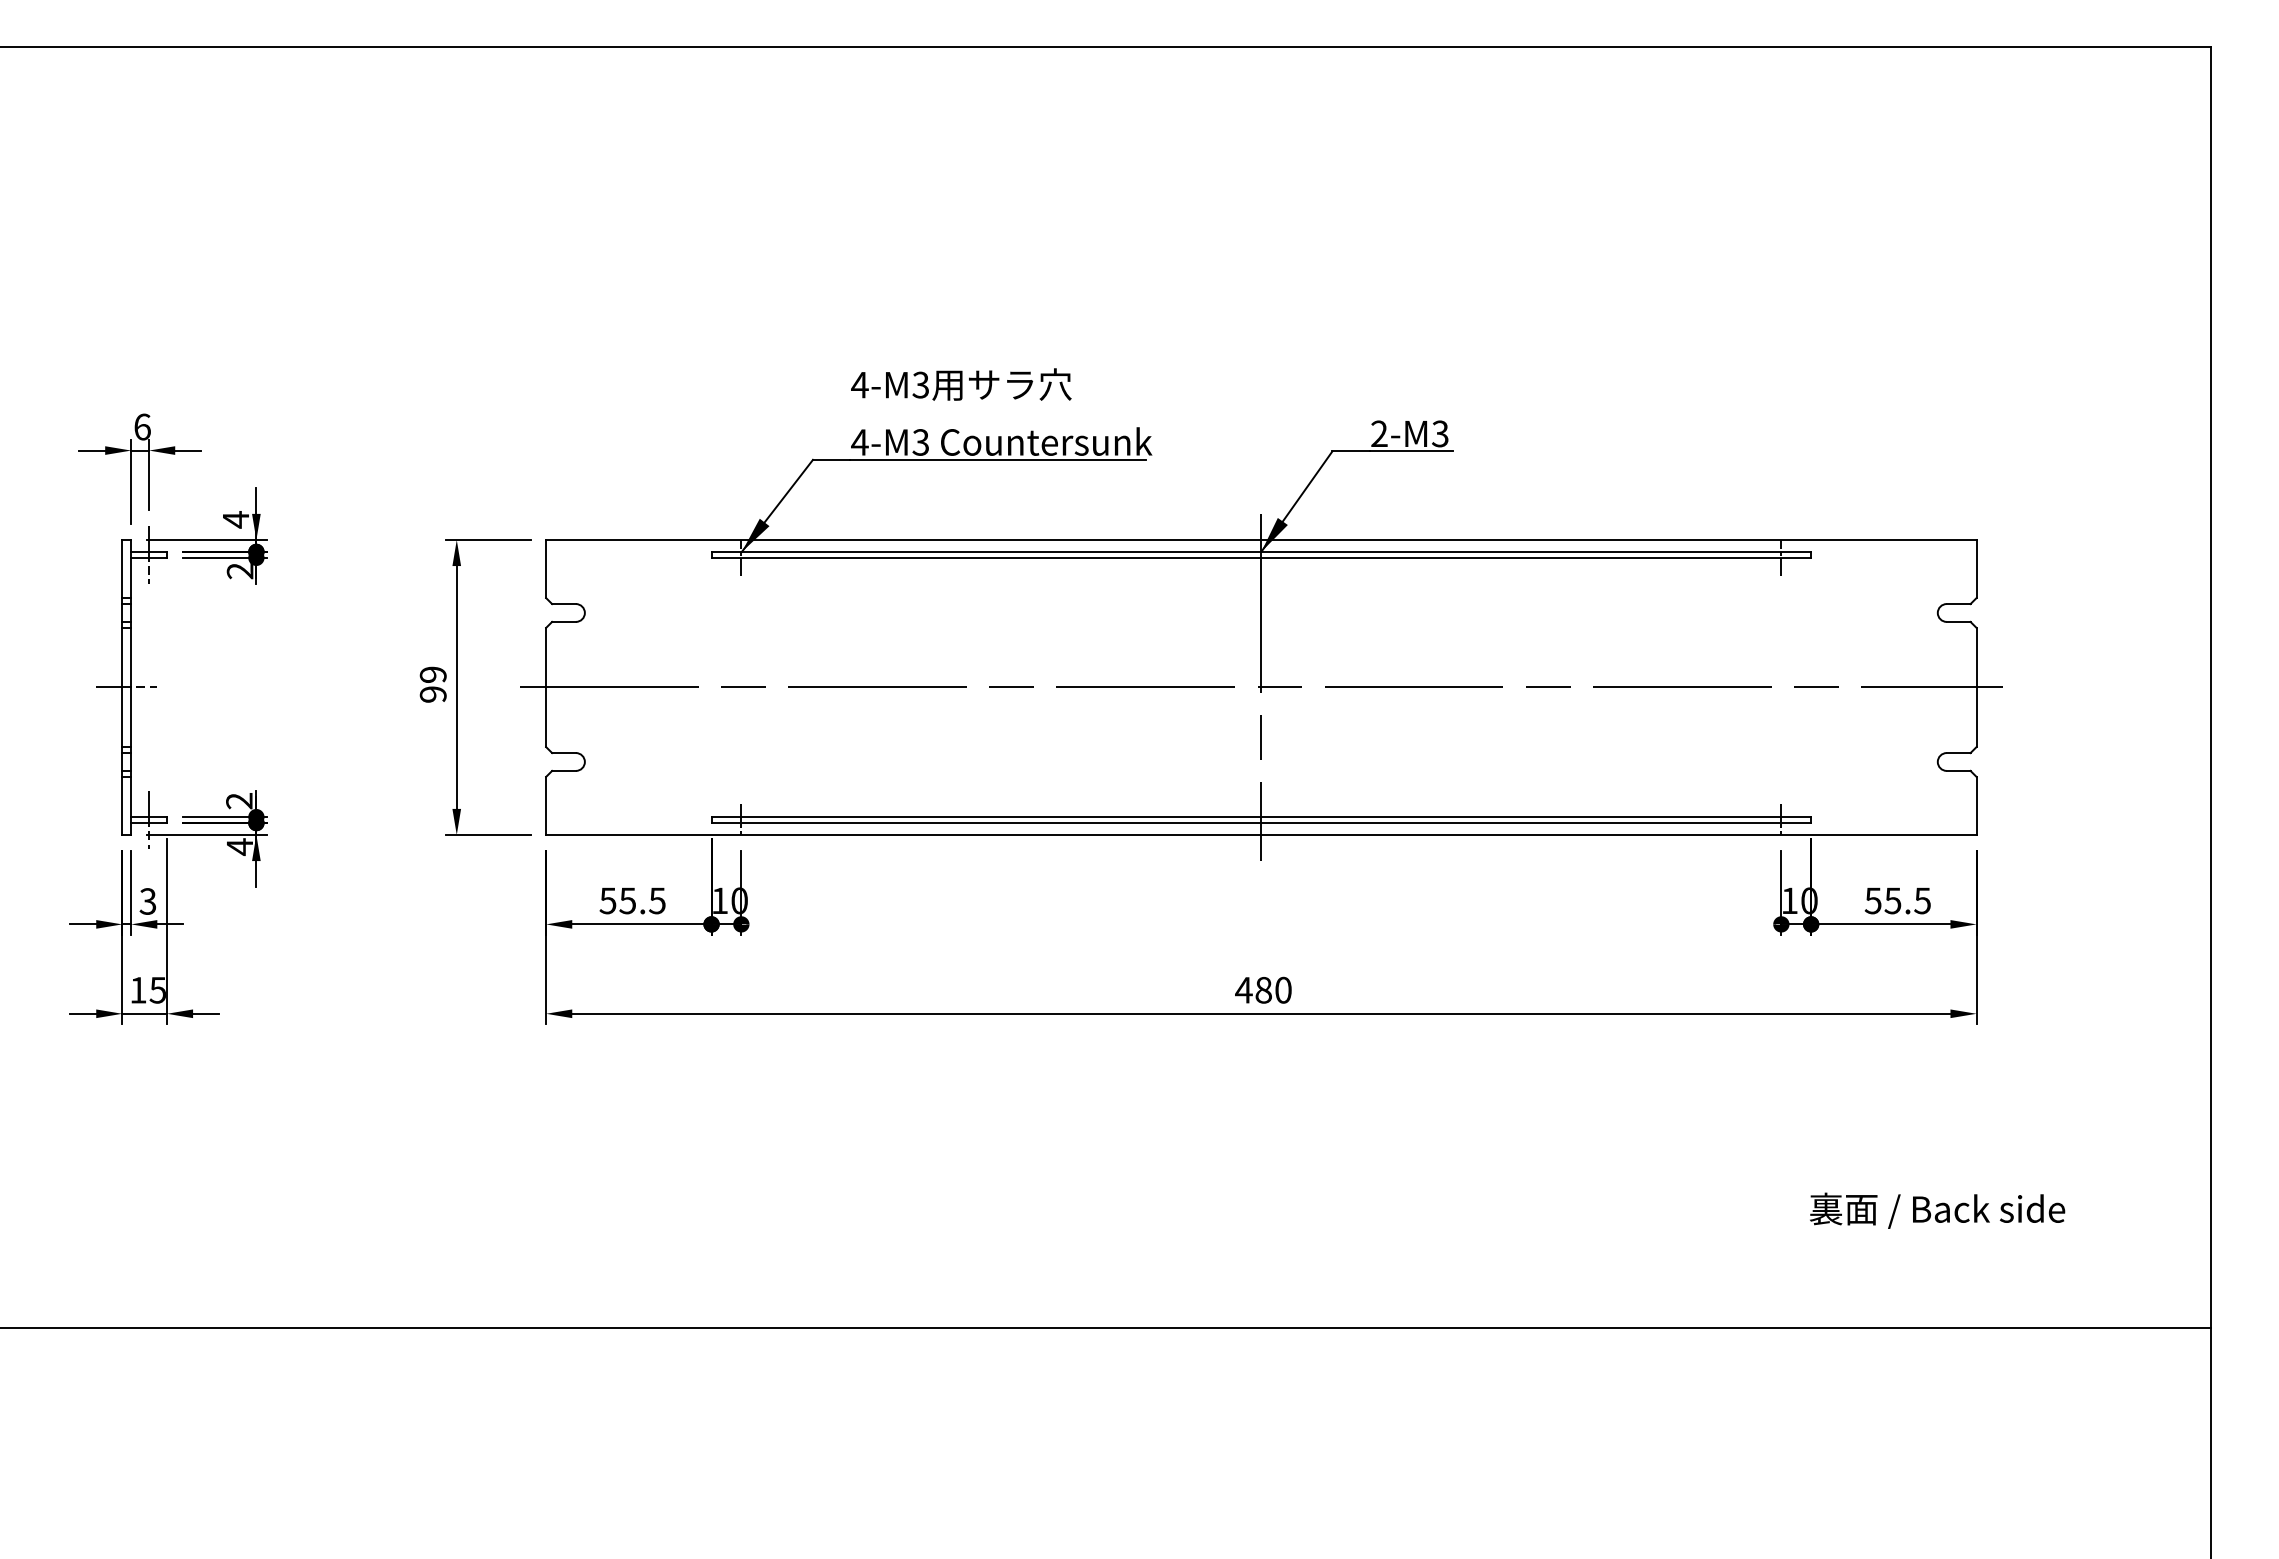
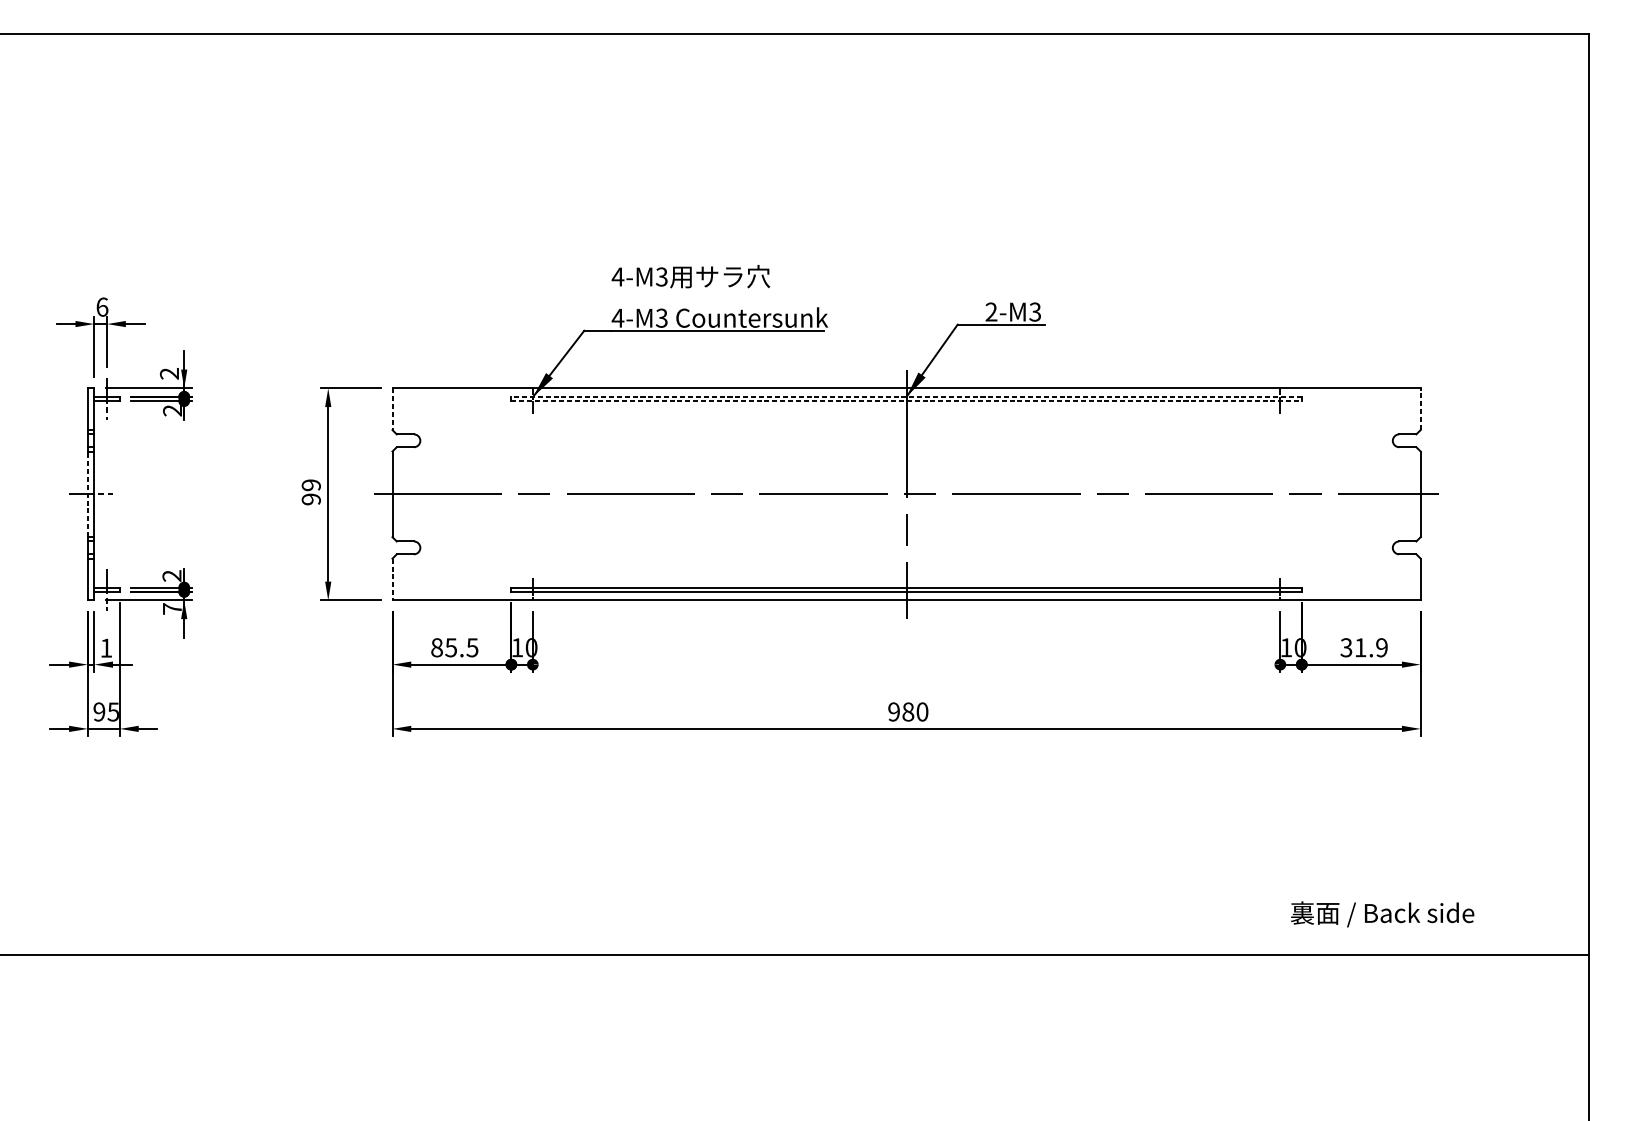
text: (235, 519) -> (169, 373), 4 -> 2
line: (1261, 551) -> (906, 396), solid -> dashed
line: (1261, 557) -> (906, 400), solid -> dashed
line: (1976, 568) -> (1420, 408), solid -> dashed
line: (546, 569) -> (392, 409), solid -> dashed
line: (122, 687) -> (87, 494), solid -> dashed
line: (546, 806) -> (392, 579), solid -> dashed
text: (239, 847) -> (172, 609), 4 -> 7
text: (607, 900) -> (436, 647), 55.5 -> 85.5
text: (1897, 900) -> (1363, 647), 55.5 -> 31.9
text: (147, 901) -> (105, 648), 3 -> 1
text: (138, 989) -> (99, 711), 15 -> 95
text: (1243, 989) -> (893, 711), 480 -> 980
text: (1937, 1210) -> (1382, 914), moved

